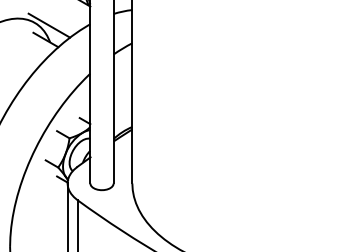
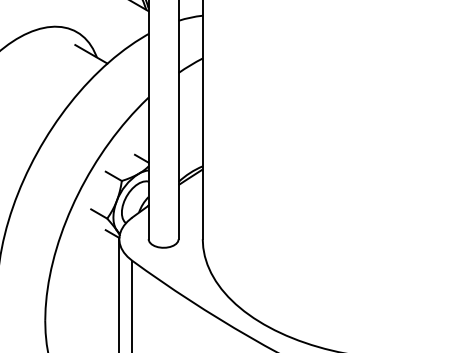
line: (49, 25) -> (95, 35), removed

